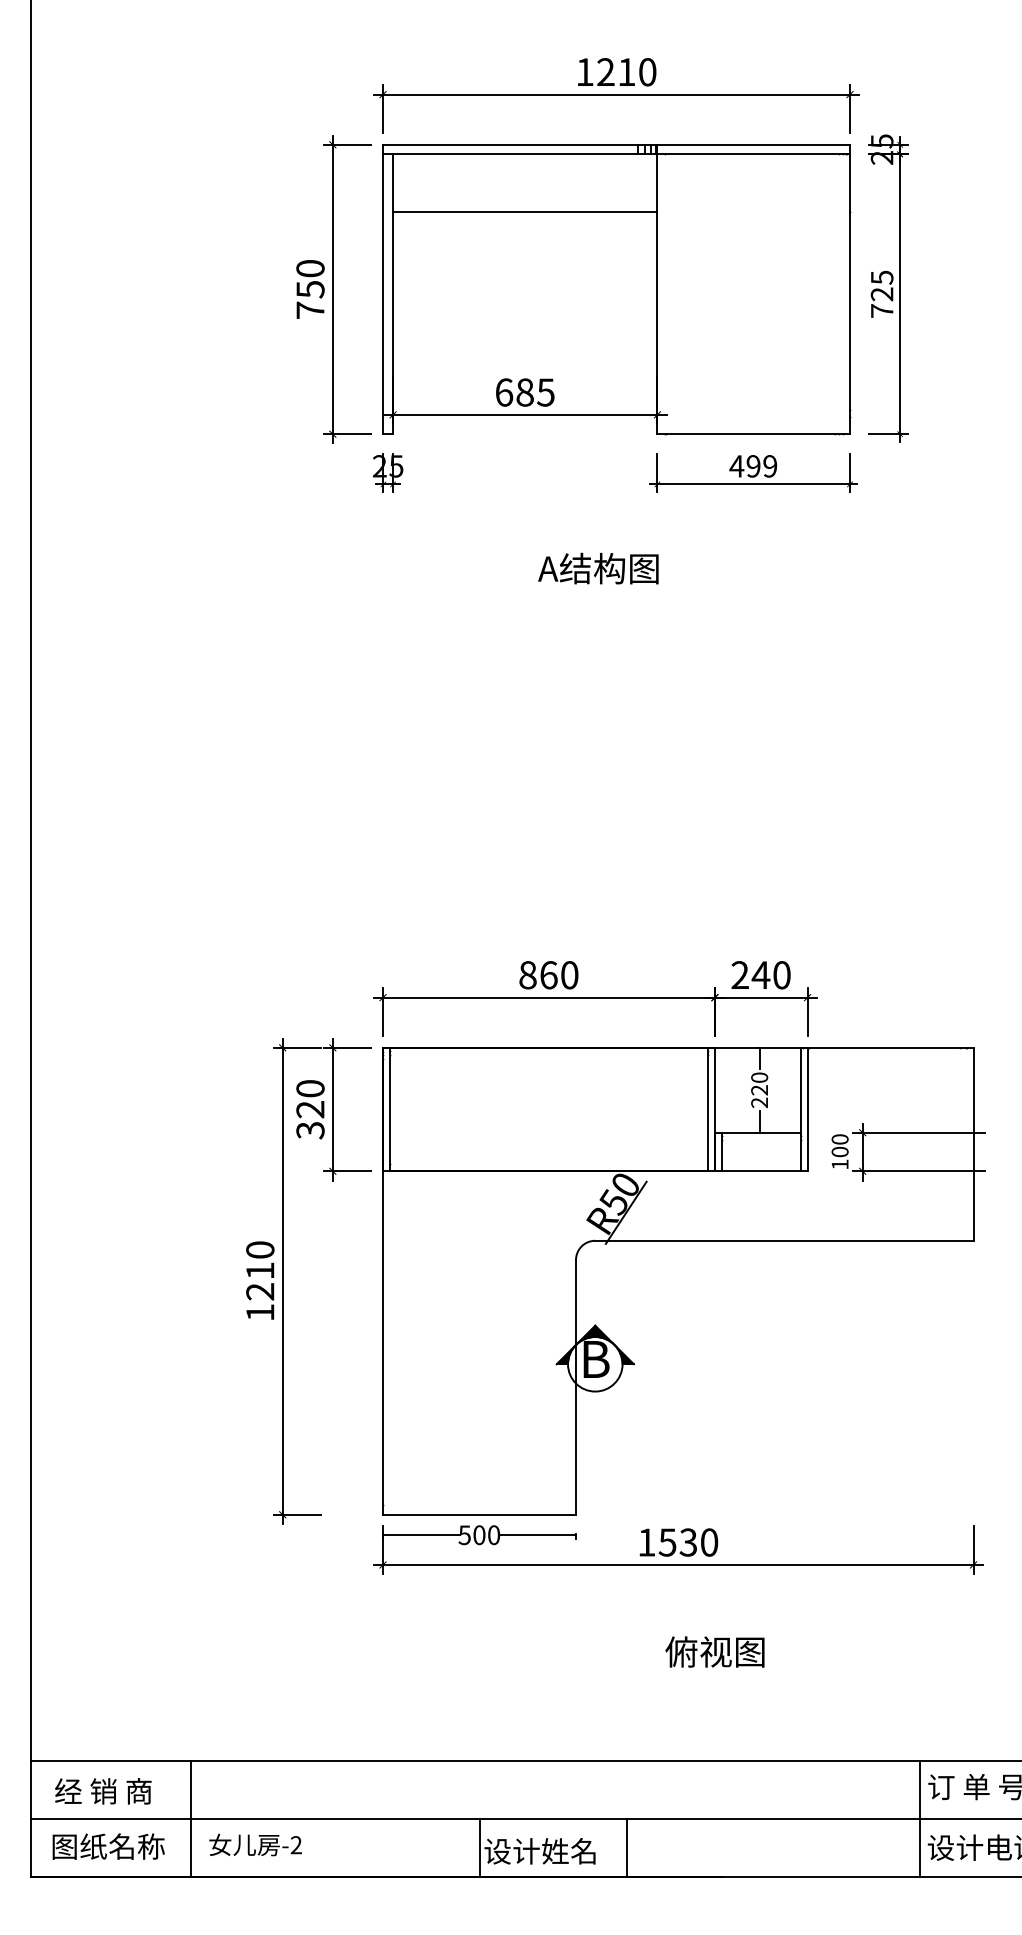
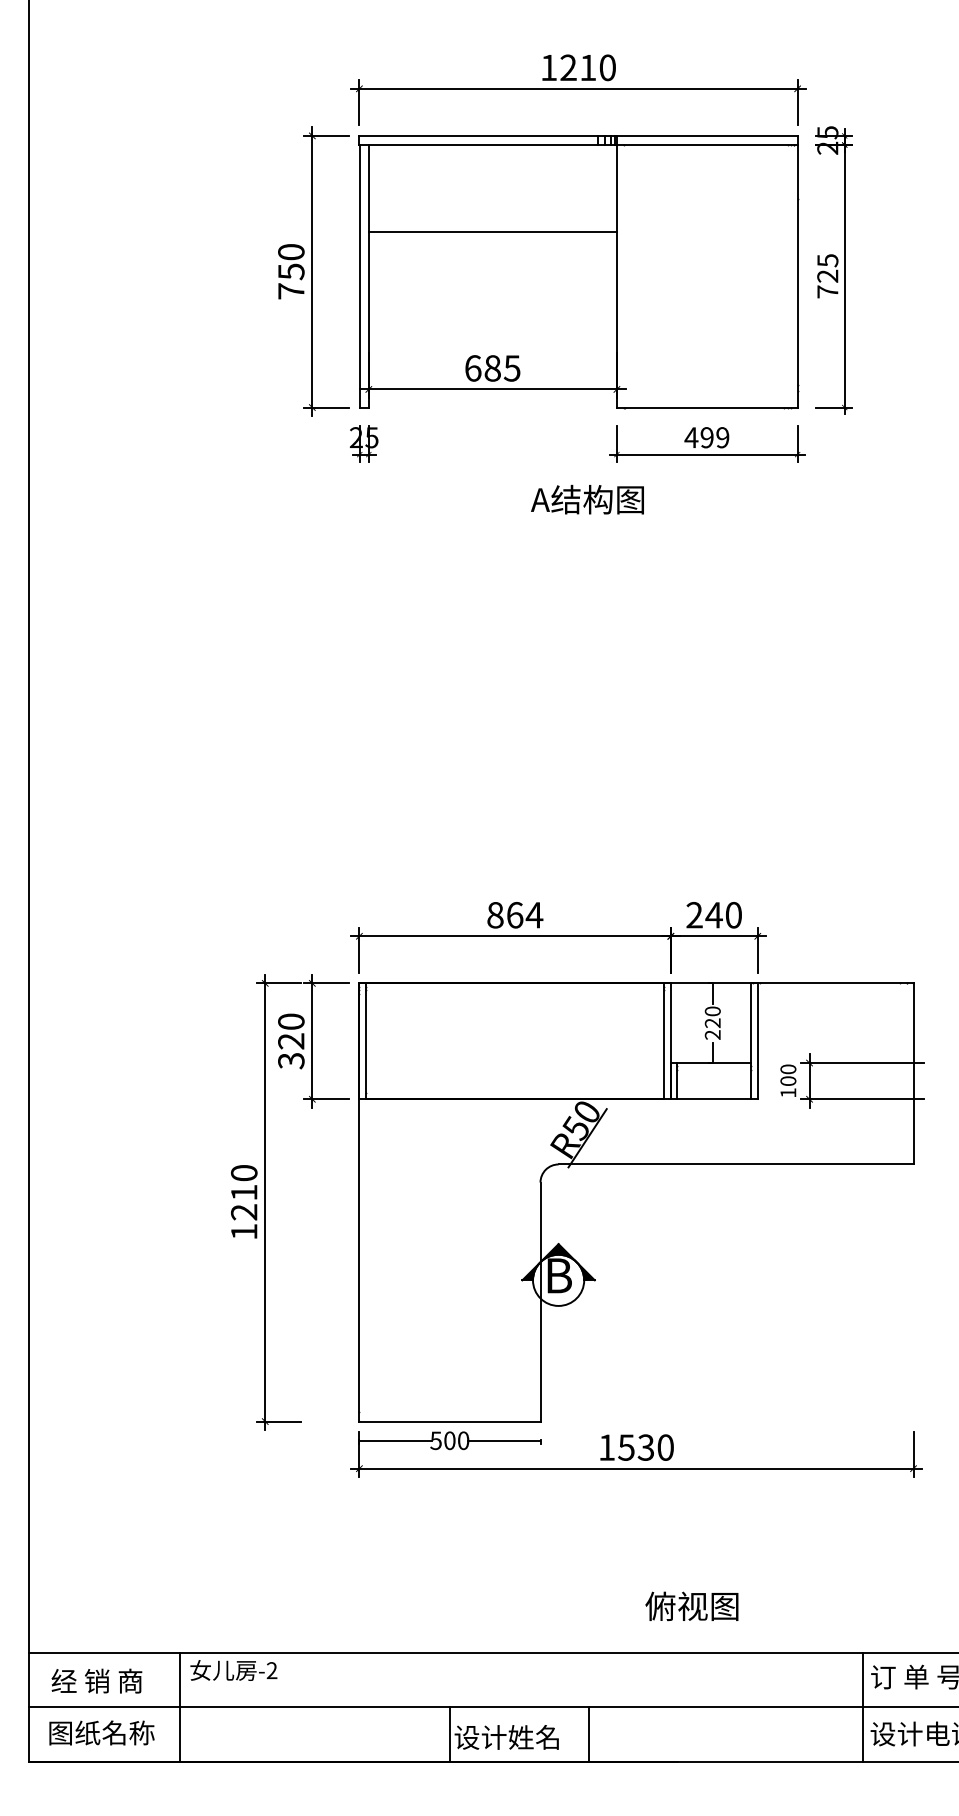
line: (524, 212) -> (492, 232), moved
text: (598, 568) -> (587, 499), moved
text: (569, 975) -> (534, 915), 860 -> 864
text: (714, 1651) -> (691, 1605), moved
text: (255, 1845) -> (233, 1670), moved

